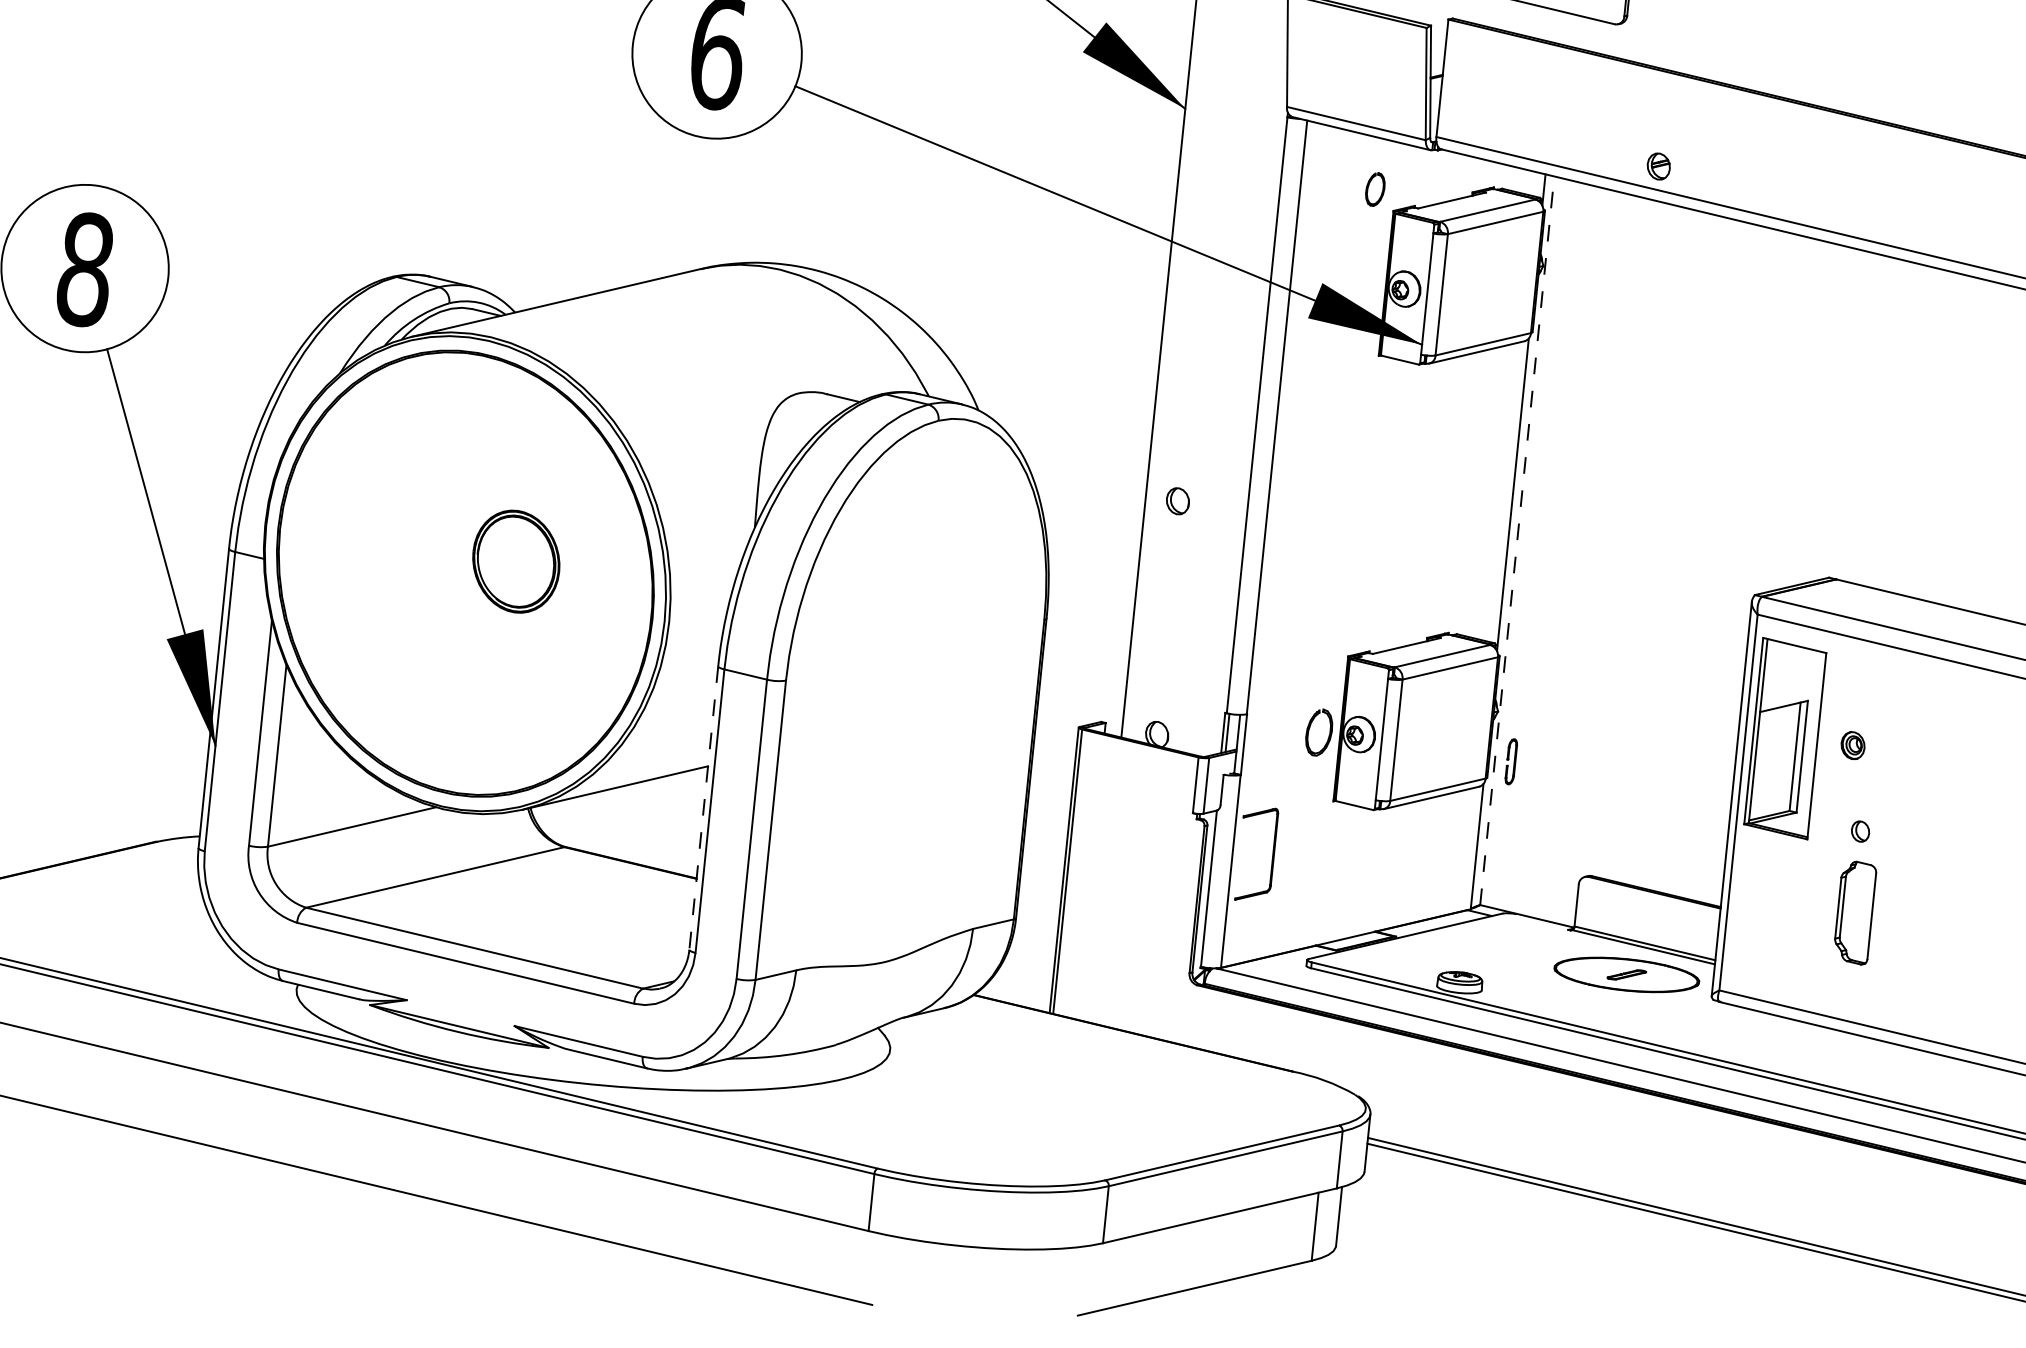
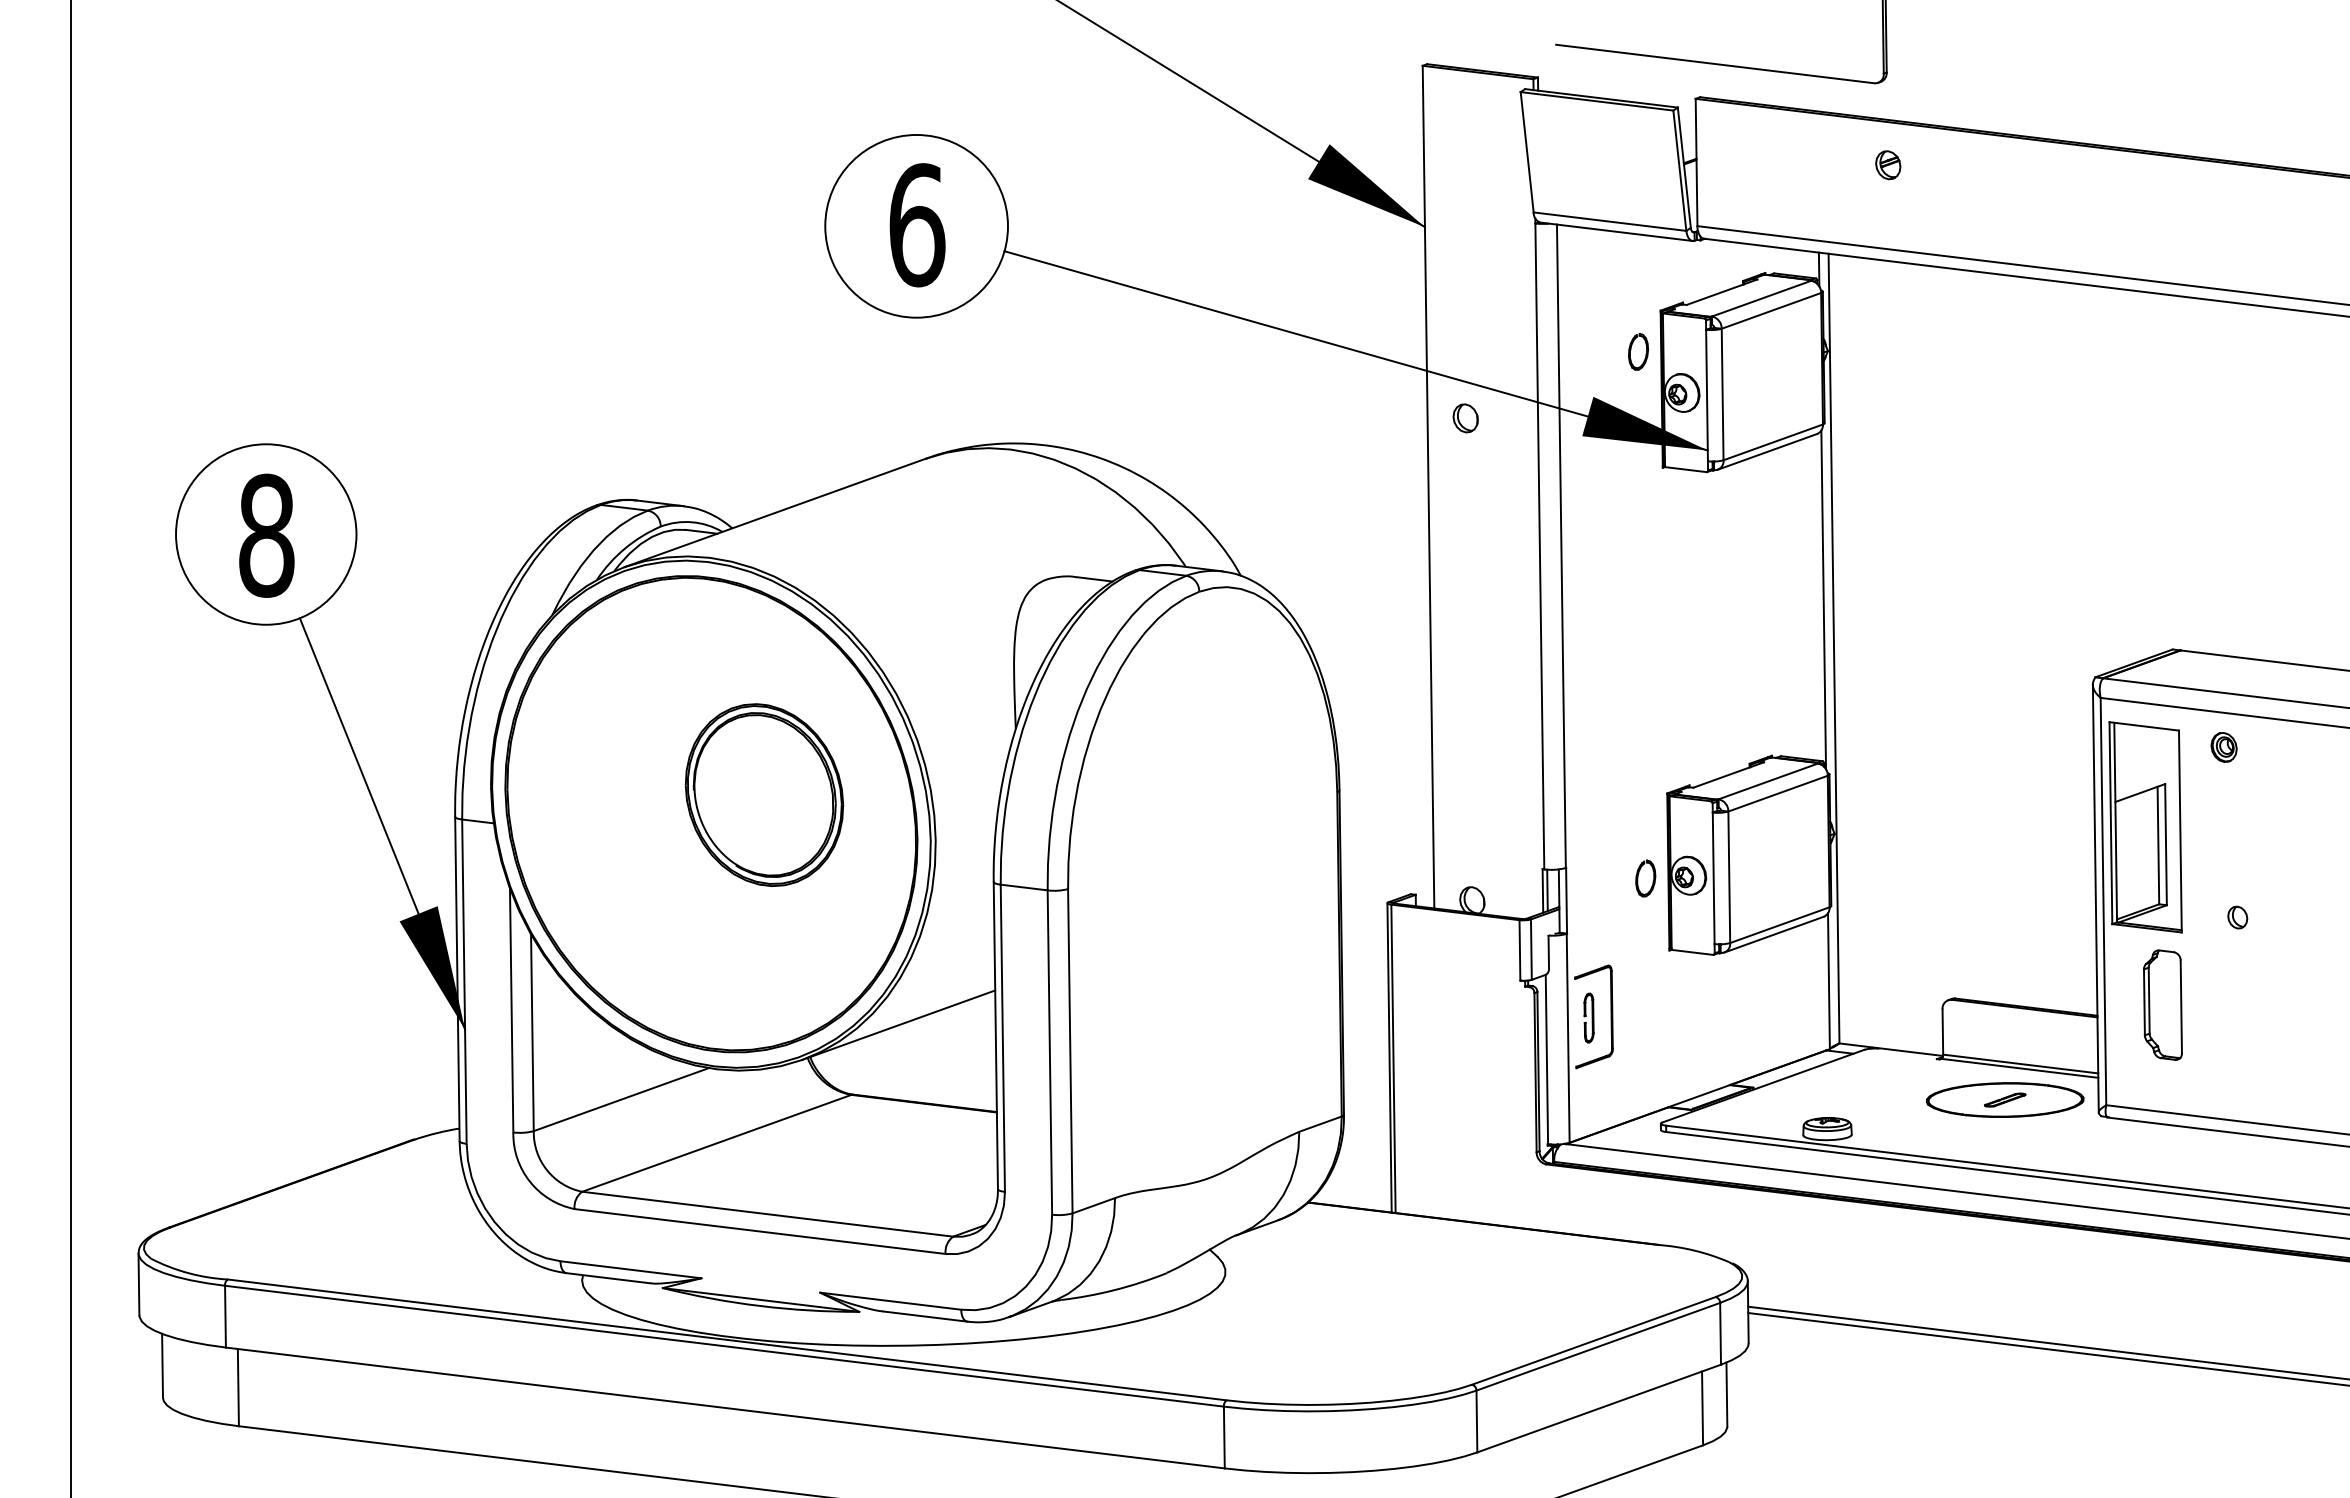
part: (1659, 166) -> (1888, 165), moved
part: (1375, 189) -> (1638, 351), moved
part: (1177, 501) -> (1465, 418), moved
line: (1517, 540) -> (1834, 648), dashed -> solid
part: (516, 561) -> (764, 794), size x1.67
part: (1319, 732) -> (1645, 878), size x0.71
part: (1852, 745) -> (2223, 747), moved
part: (1510, 761) -> (1588, 1017), moved
line: (703, 807) -> (995, 1035), dashed -> solid
part: (1854, 912) -> (2162, 1004), moved

